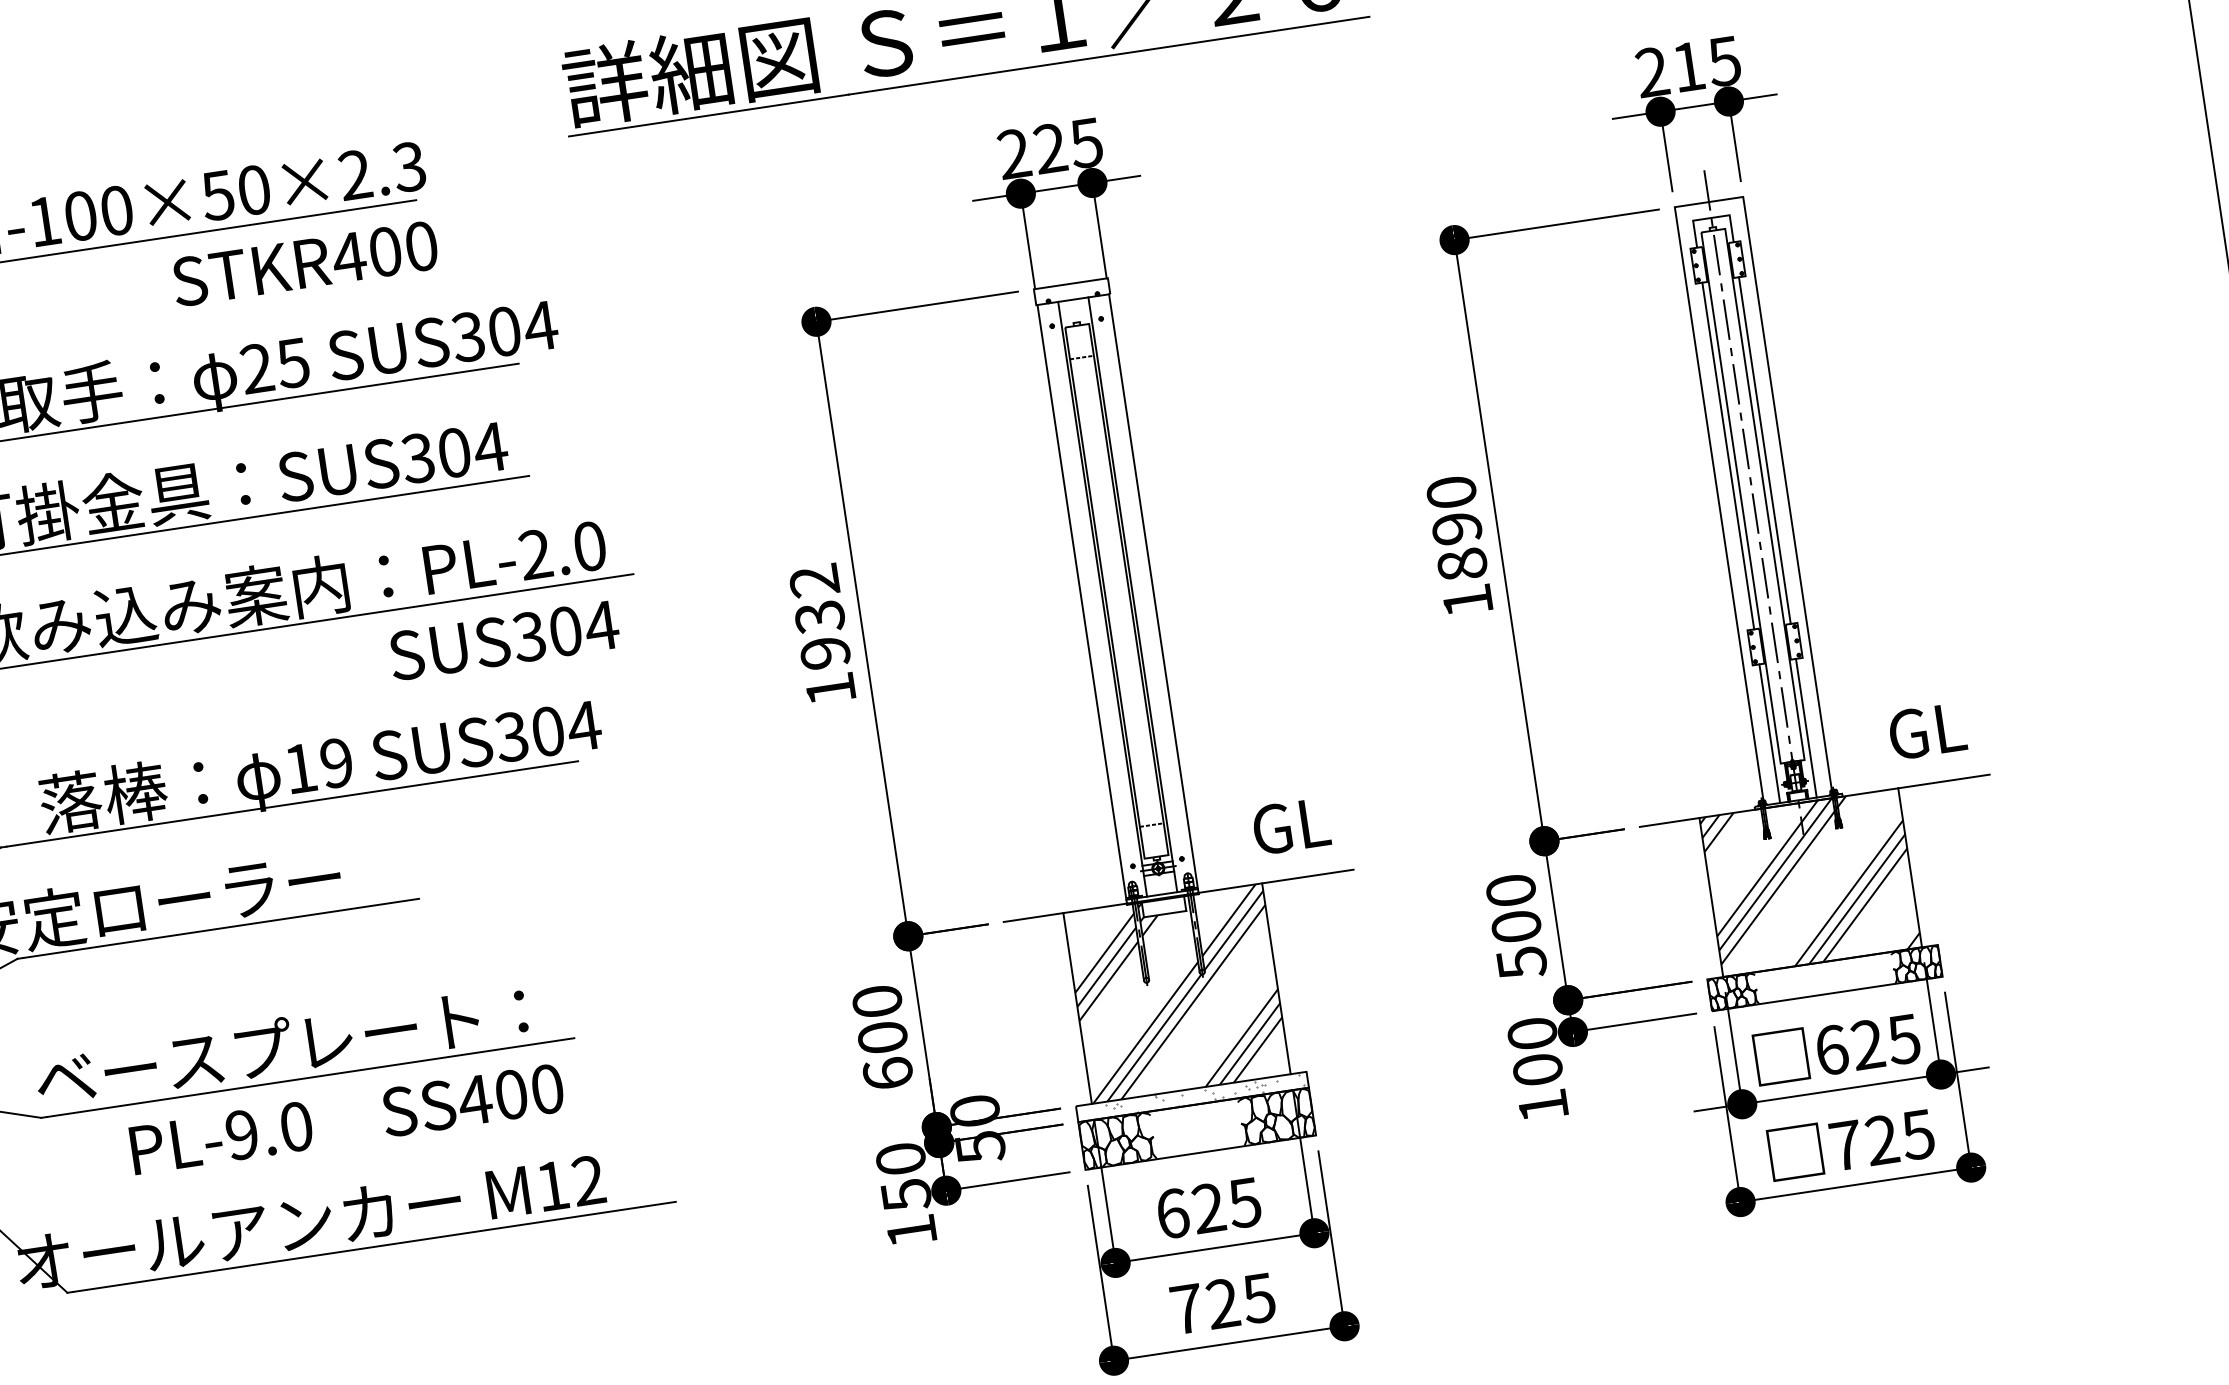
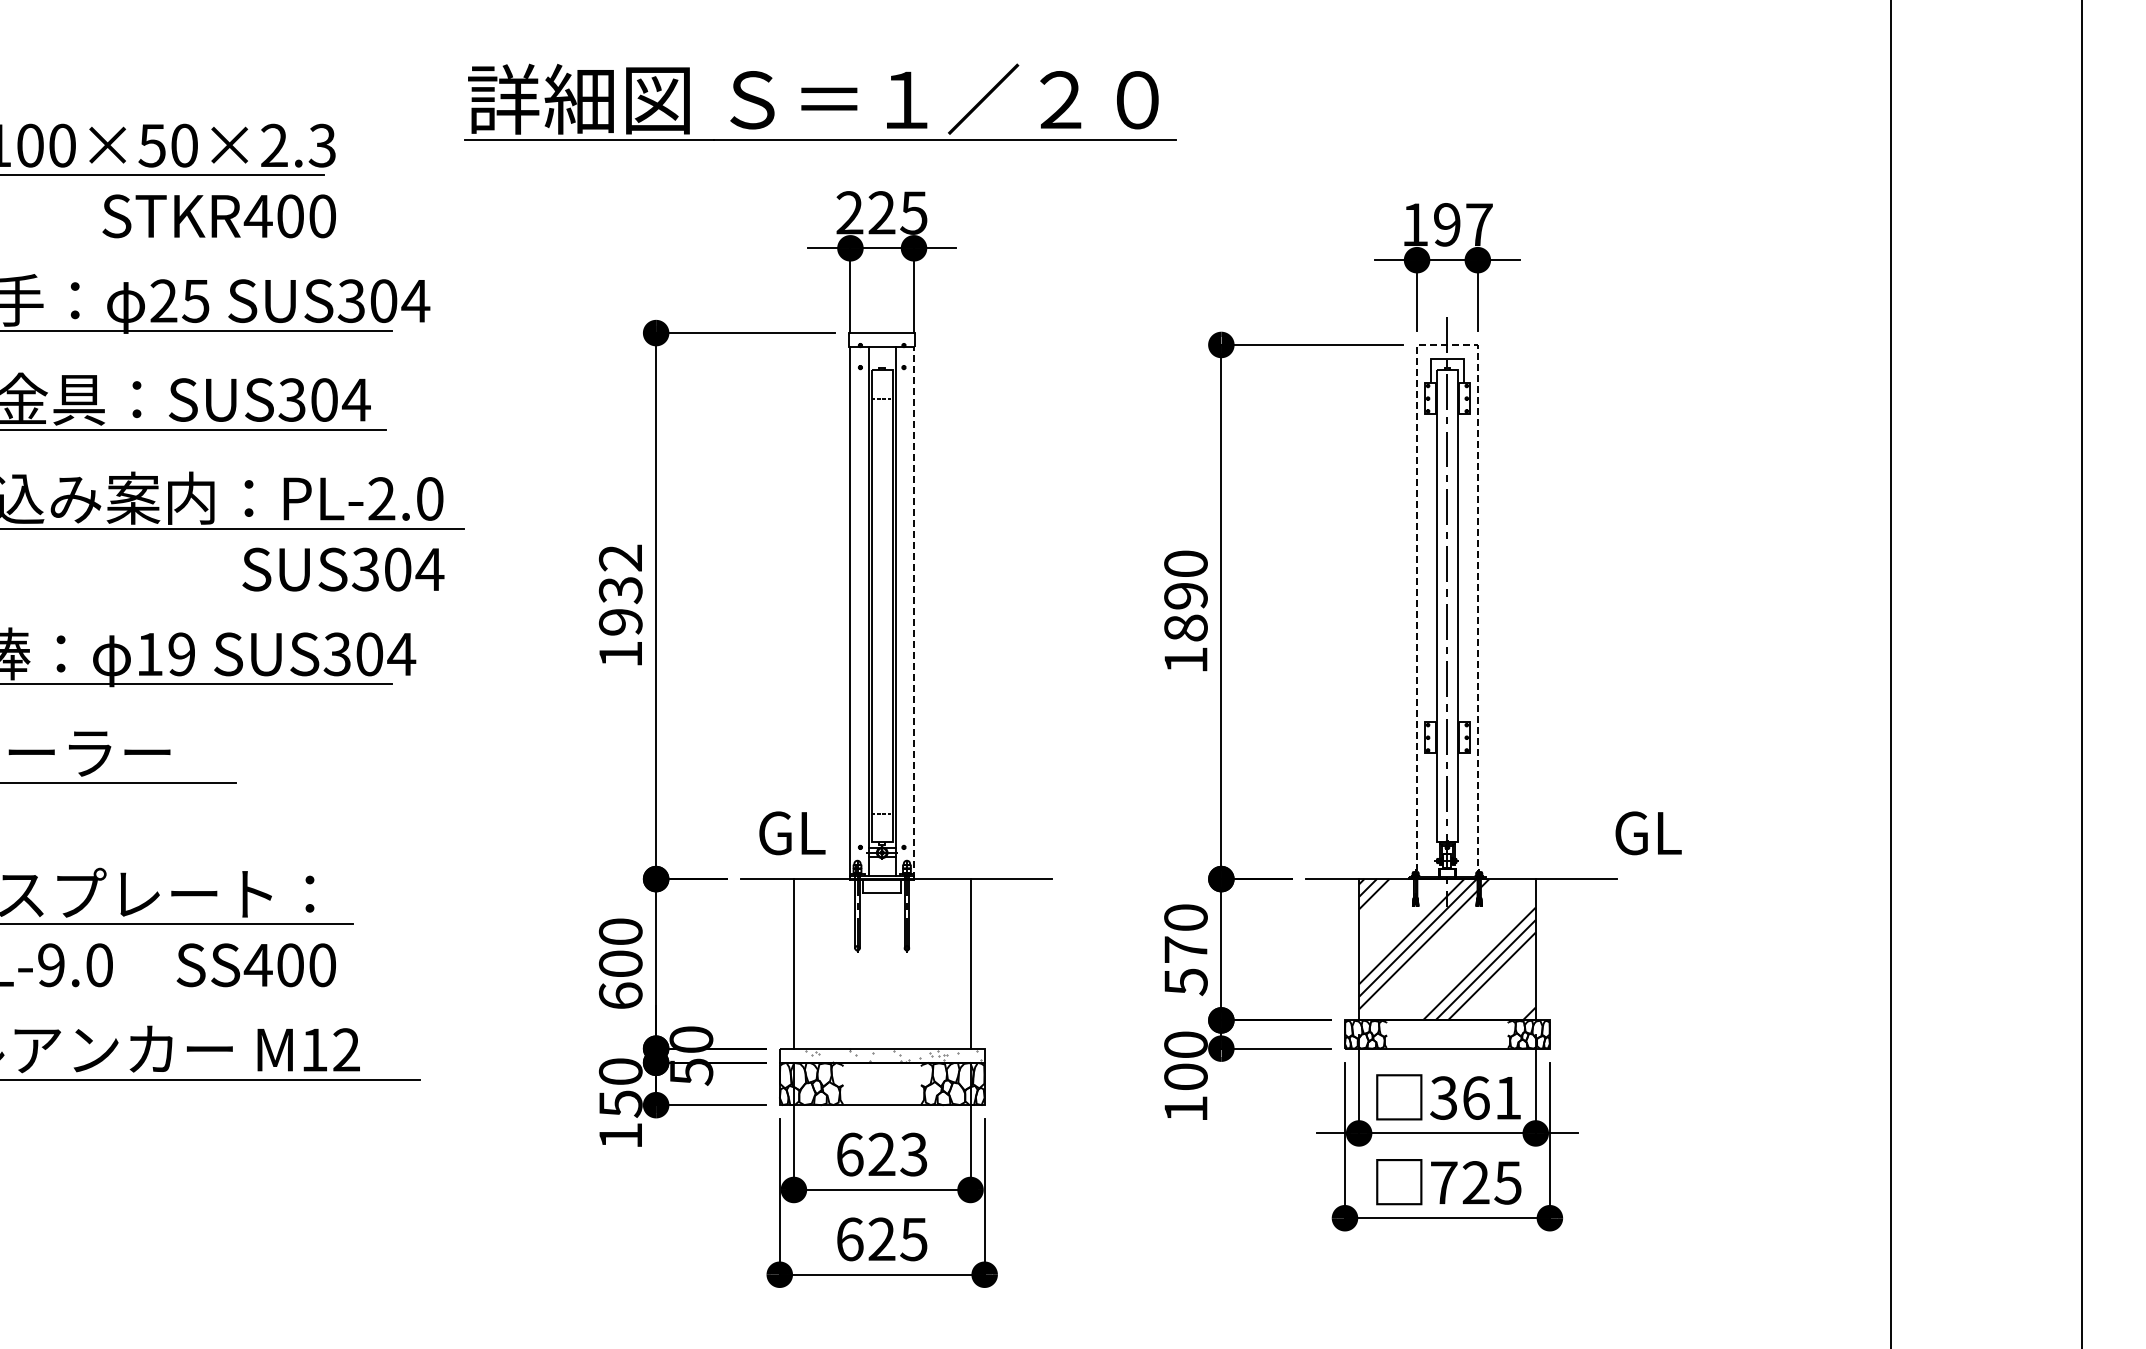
text: (1687, 66) -> (1446, 224), 215 -> 197
line: (1707, 201) -> (1446, 344), solid -> dashed
line: (1764, 450) -> (1463, 568), removed
line: (1728, 456) -> (1431, 568), removed
line: (1154, 593) -> (914, 613), solid -> dashed
line: (1806, 727) -> (1463, 814), removed
text: (1927, 731) -> (1648, 833), moved
line: (1770, 733) -> (1431, 814), removed
text: (1291, 826) -> (792, 833), moved
text: (1515, 926) -> (1185, 949), 500 -> 570
hatch: (1176, 993) -> (881, 963), removed
text: (1867, 1044) -> (1475, 1097), 625 -> 361
text: (1244, 1202) -> (913, 1154), 625 -> 623
text: (1187, 1309) -> (850, 1239), 725 -> 625

